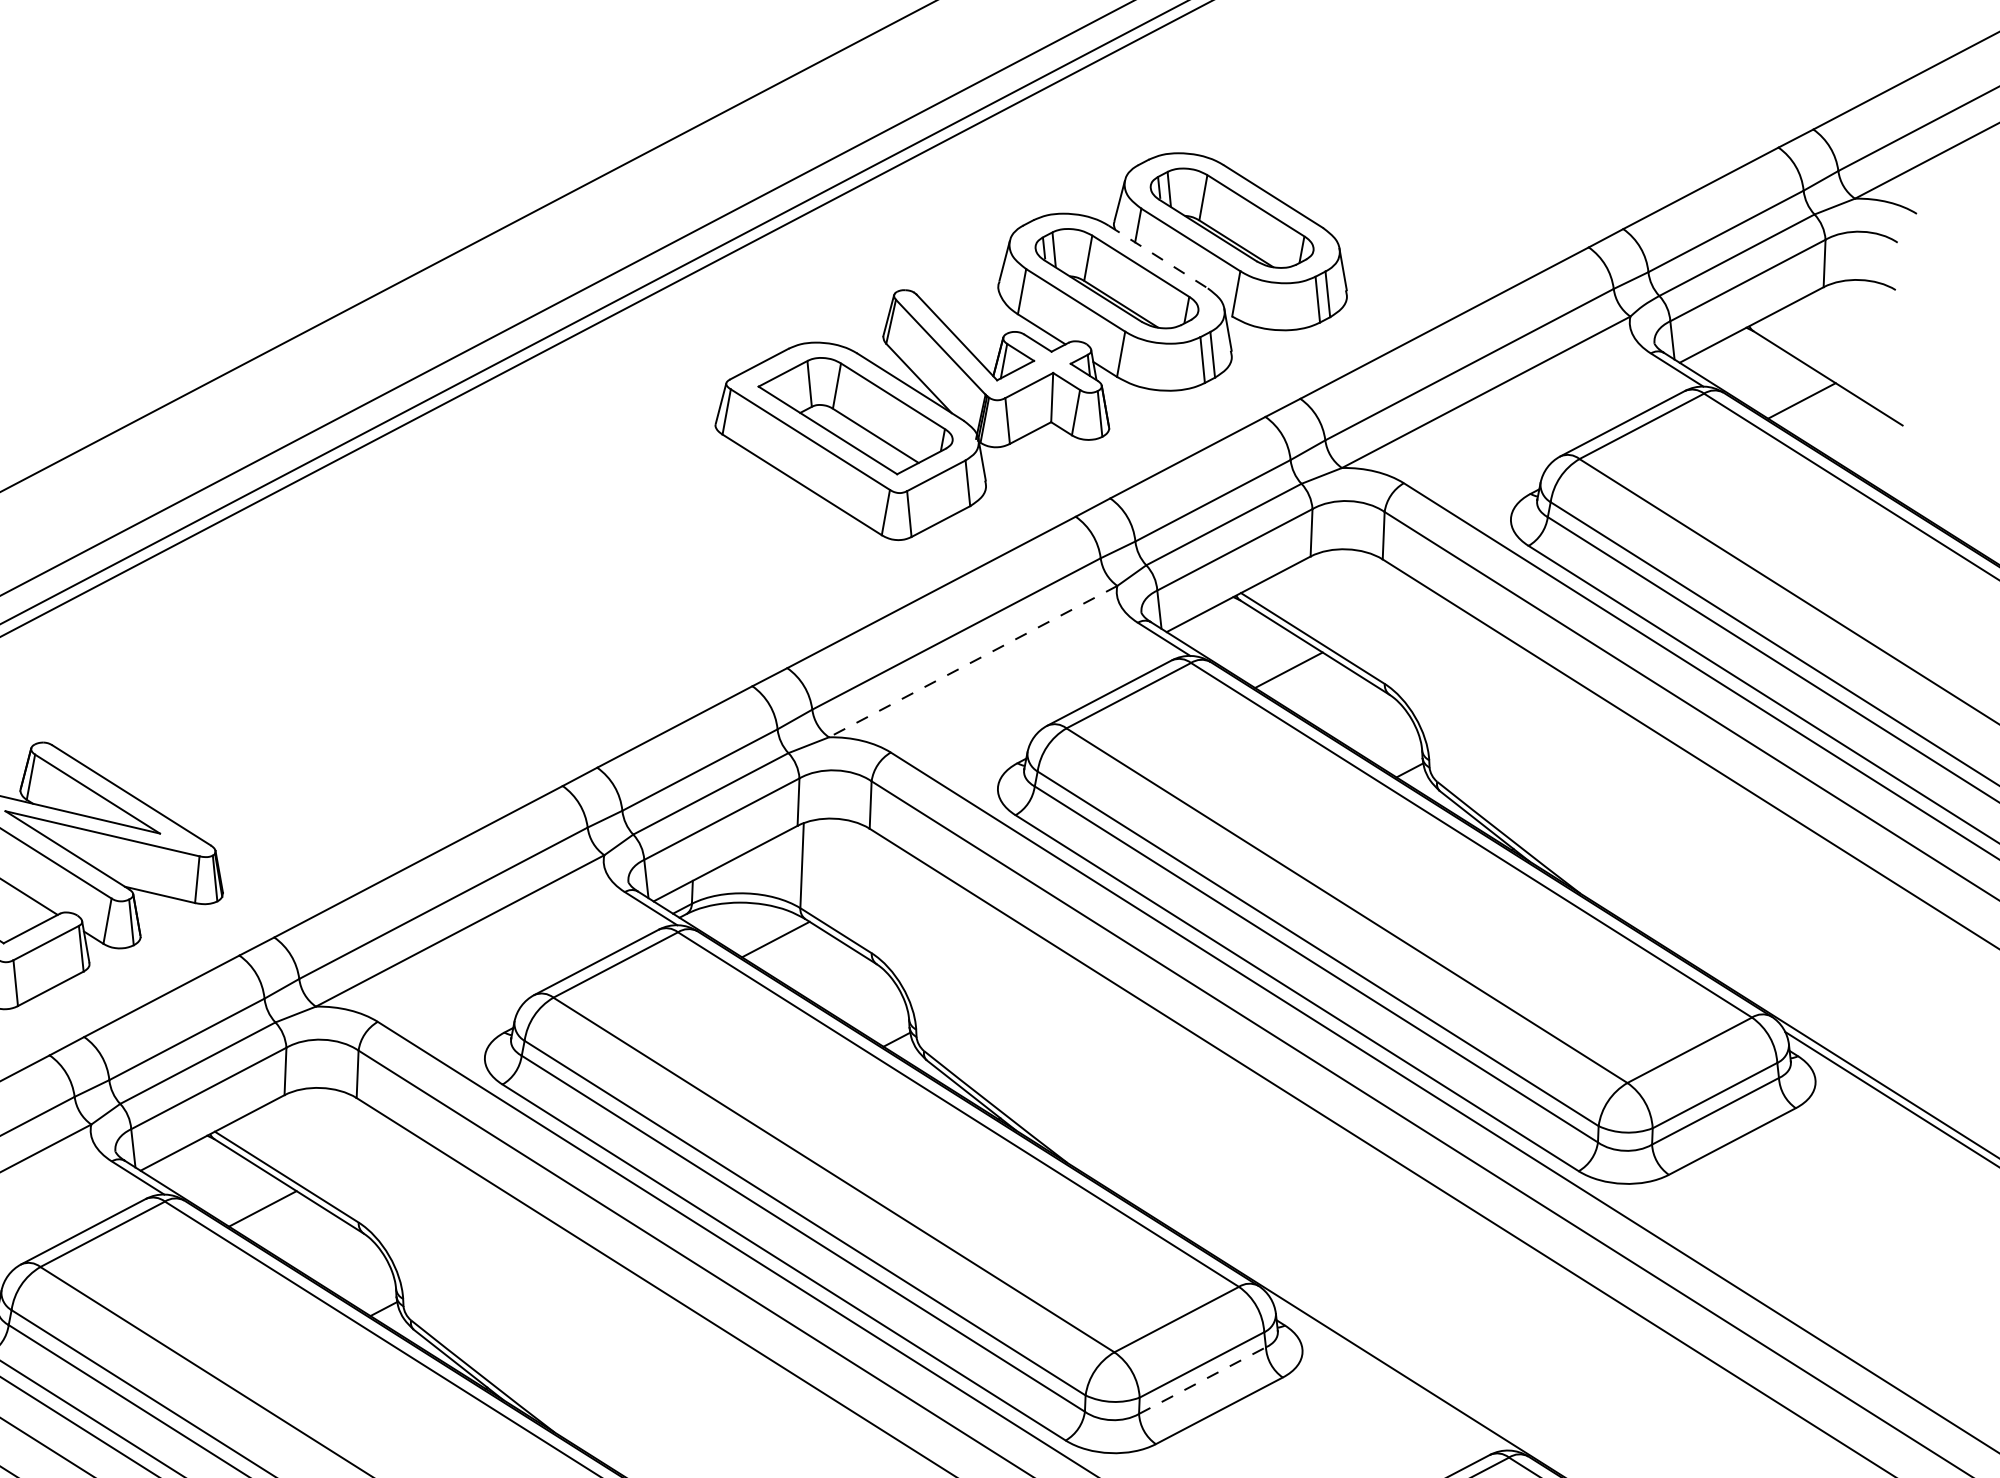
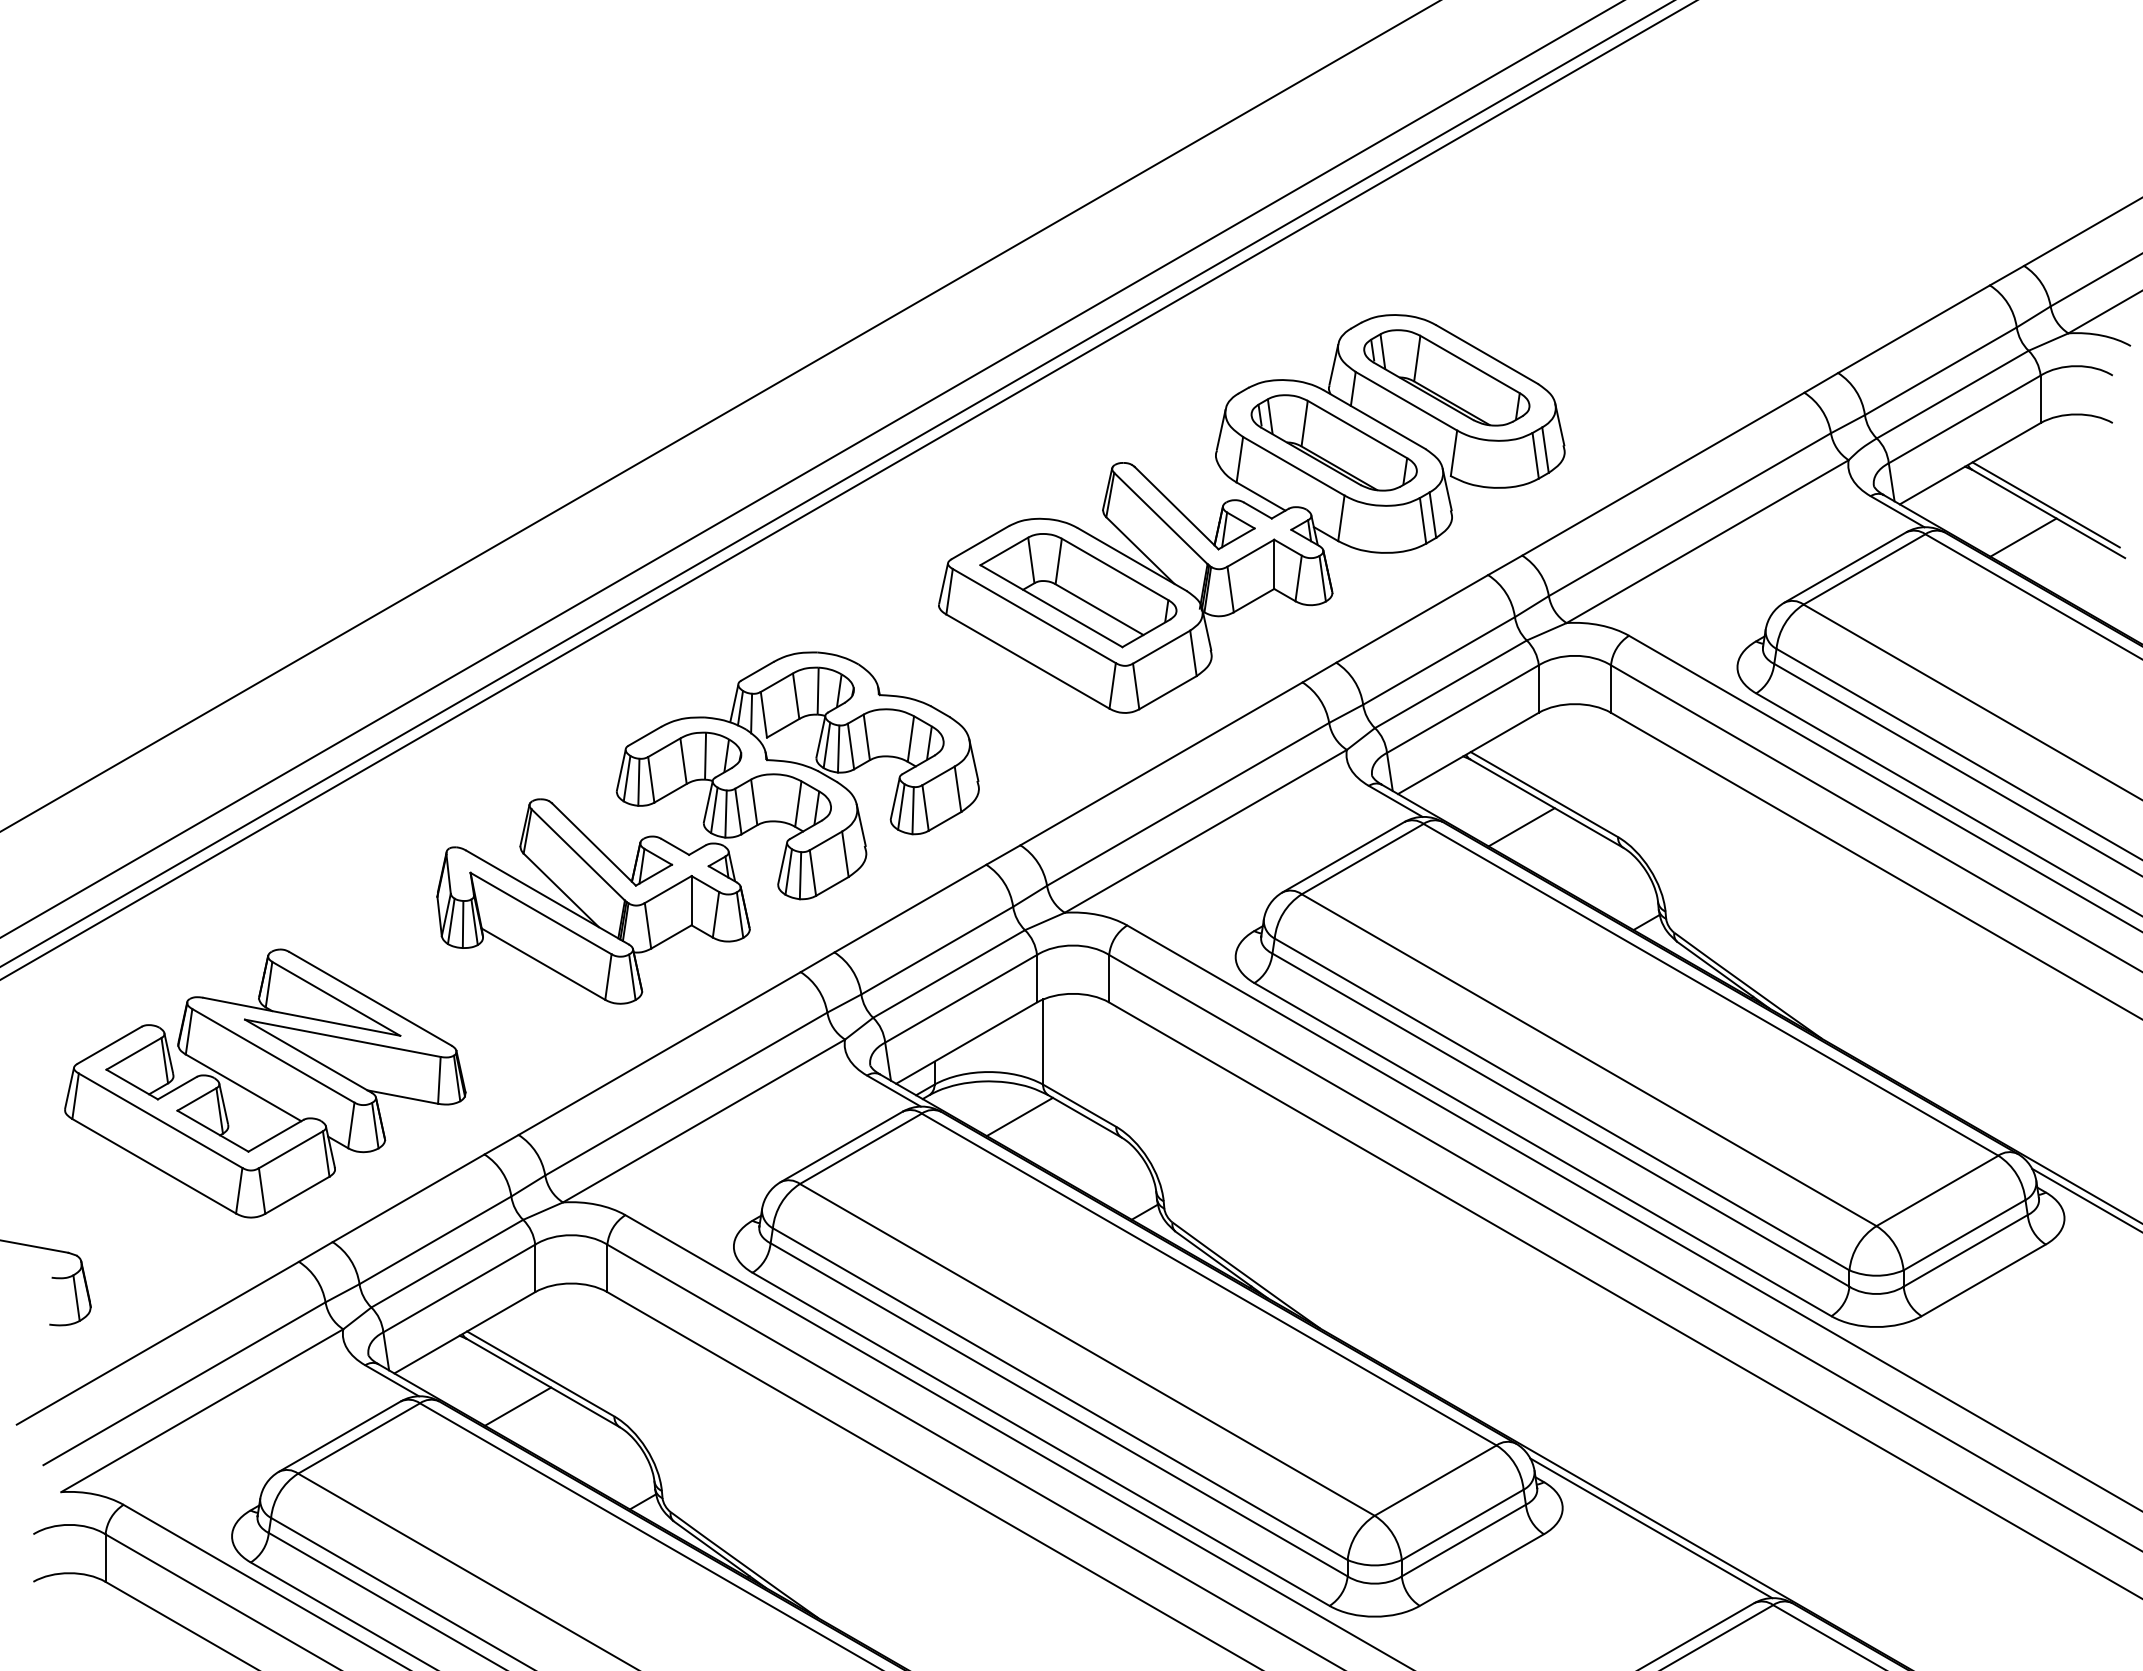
line: (1158, 256) -> (1374, 419), dashed -> solid
line: (1825, 368) -> (2045, 504), added
part: (475, 637) -> (707, 827), added
line: (972, 661) -> (1205, 831), dashed -> solid
line: (1390, 1376) -> (1651, 1528), added
line: (1202, 1380) -> (1463, 1540), dashed -> solid

